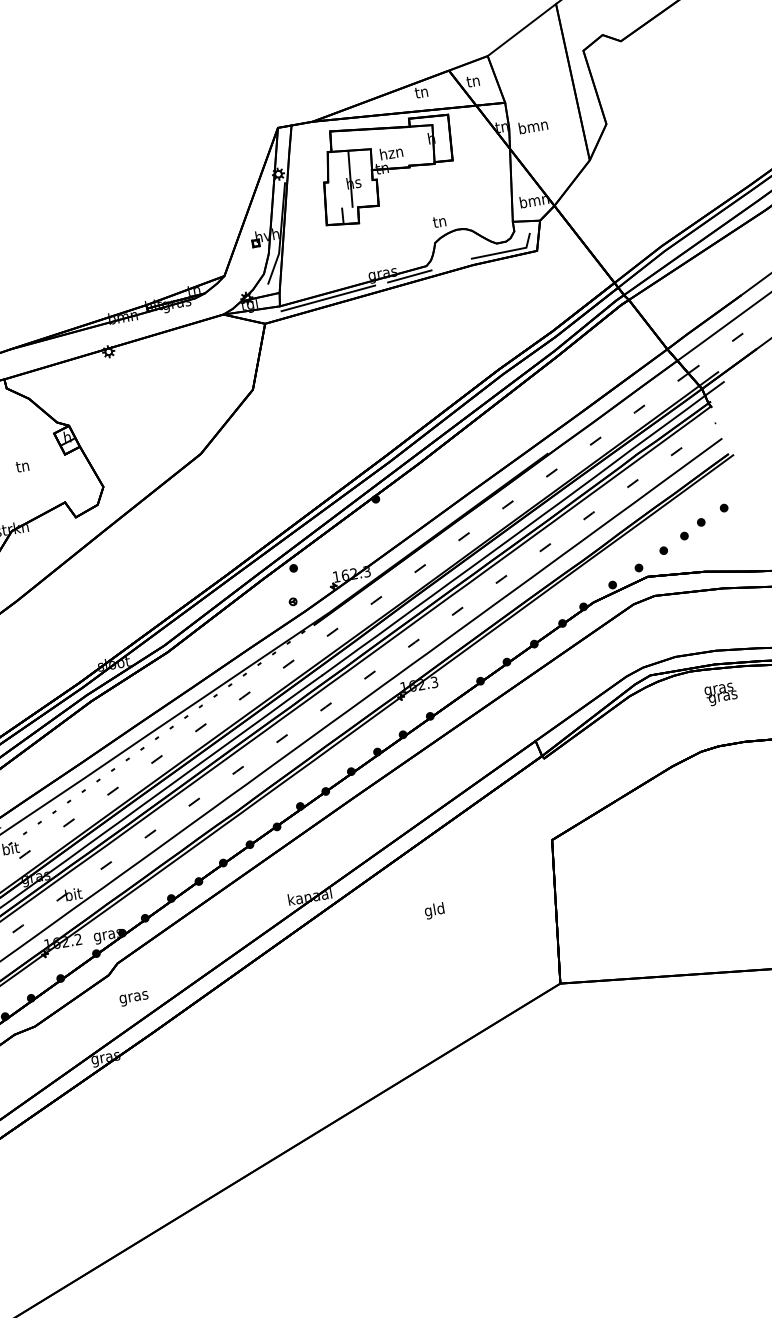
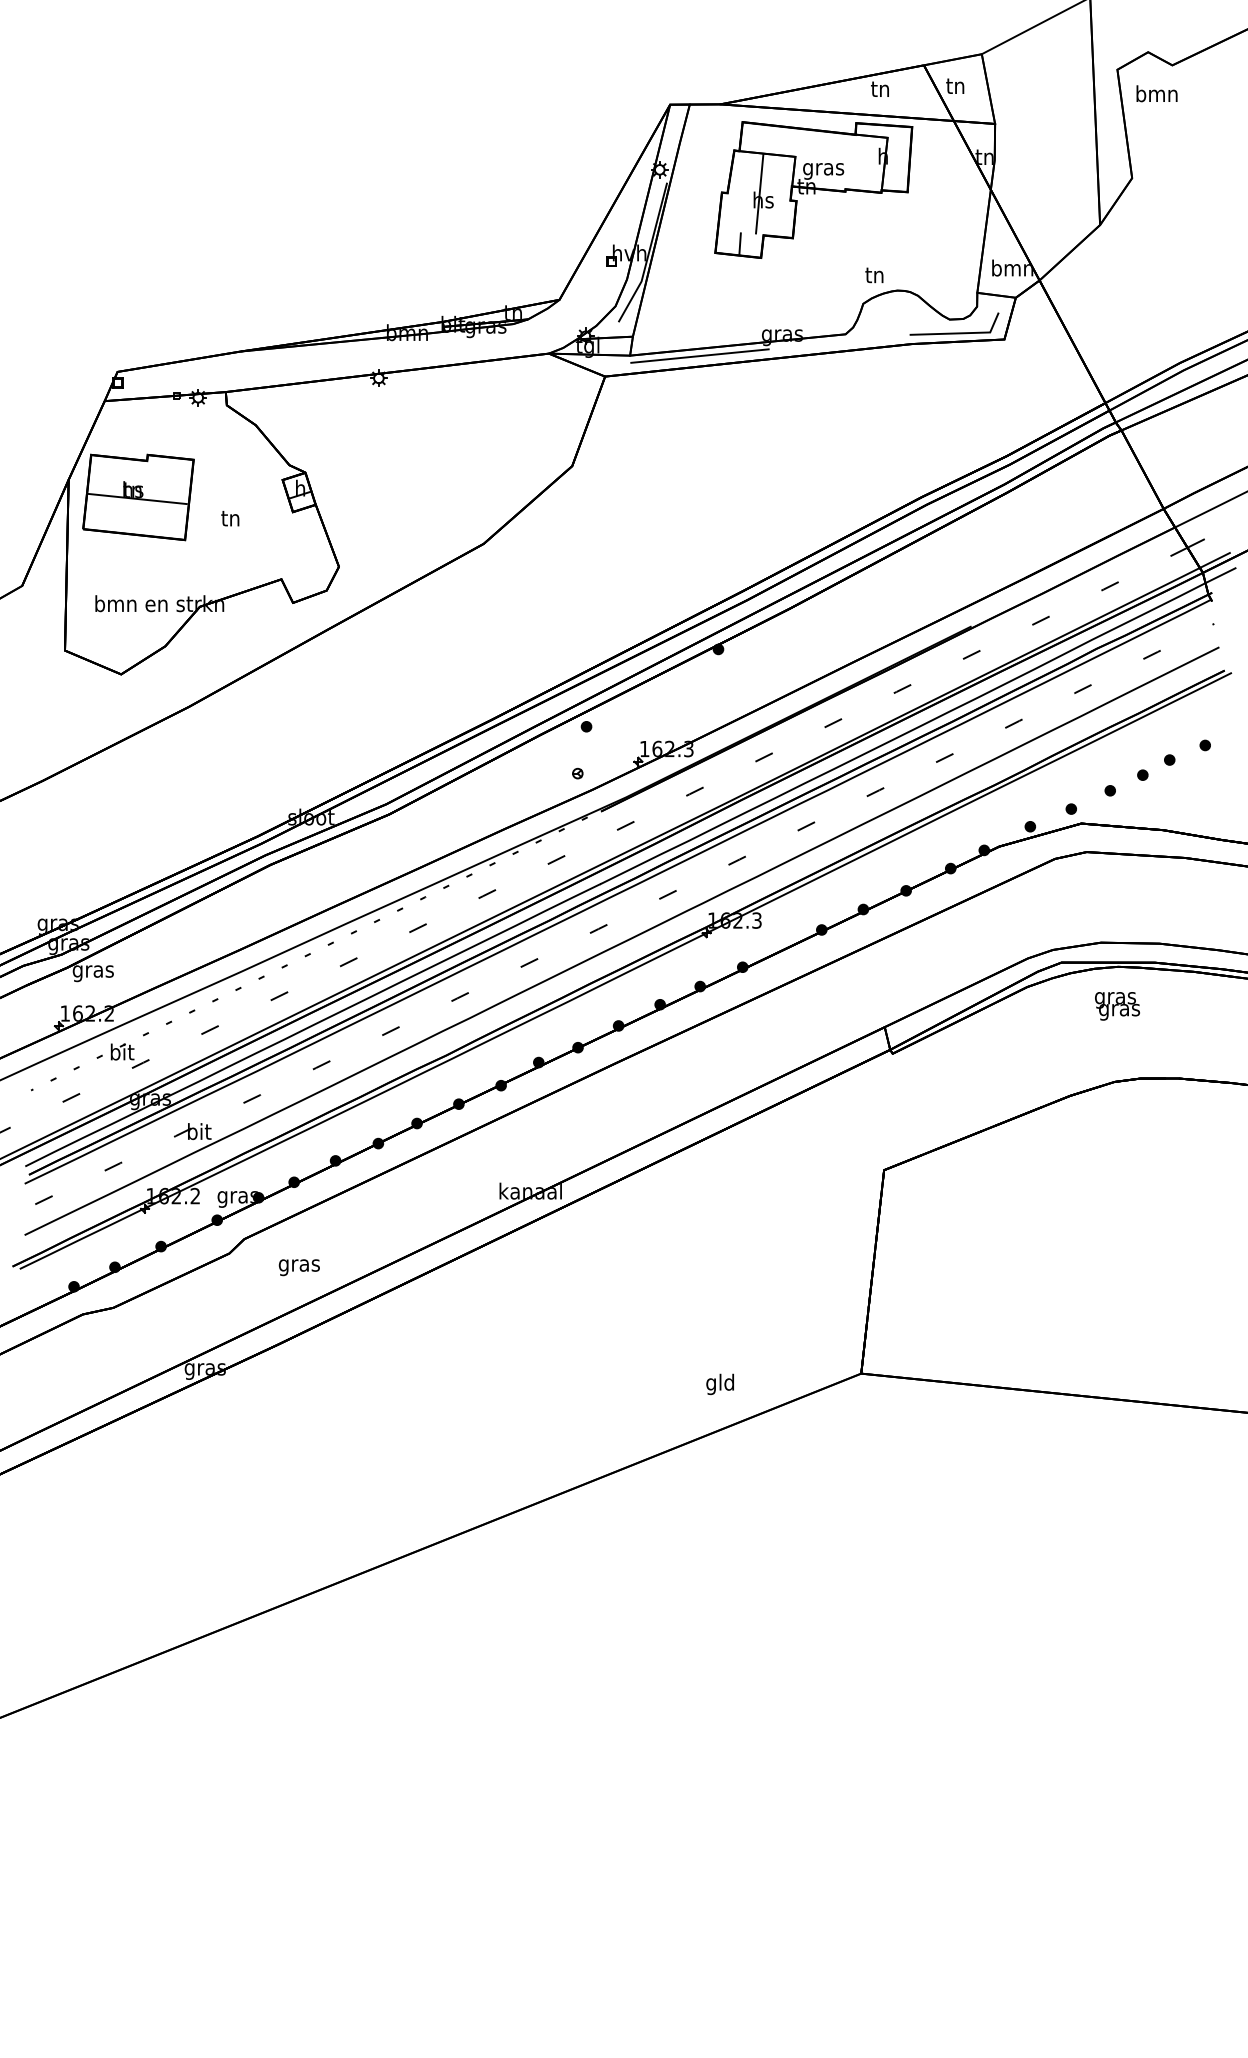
text: (532, 126) -> (1156, 93), moved
text: (391, 153) -> (823, 168), hzn -> gras
line: (409, 276) -> (819, 344), removed
text: (721, 694) -> (1117, 1006), moved
text: (434, 911) -> (719, 1384), moved
text: (133, 998) -> (298, 1267), moved

